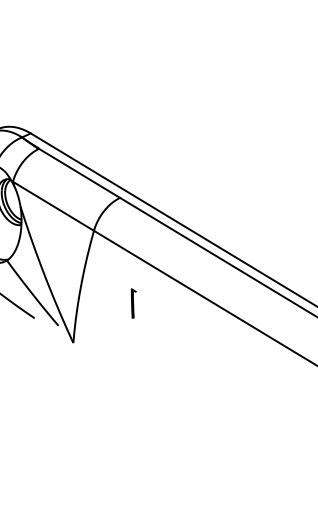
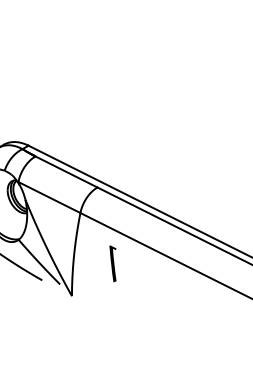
part: (132, 303) -> (112, 263), size x1.67

